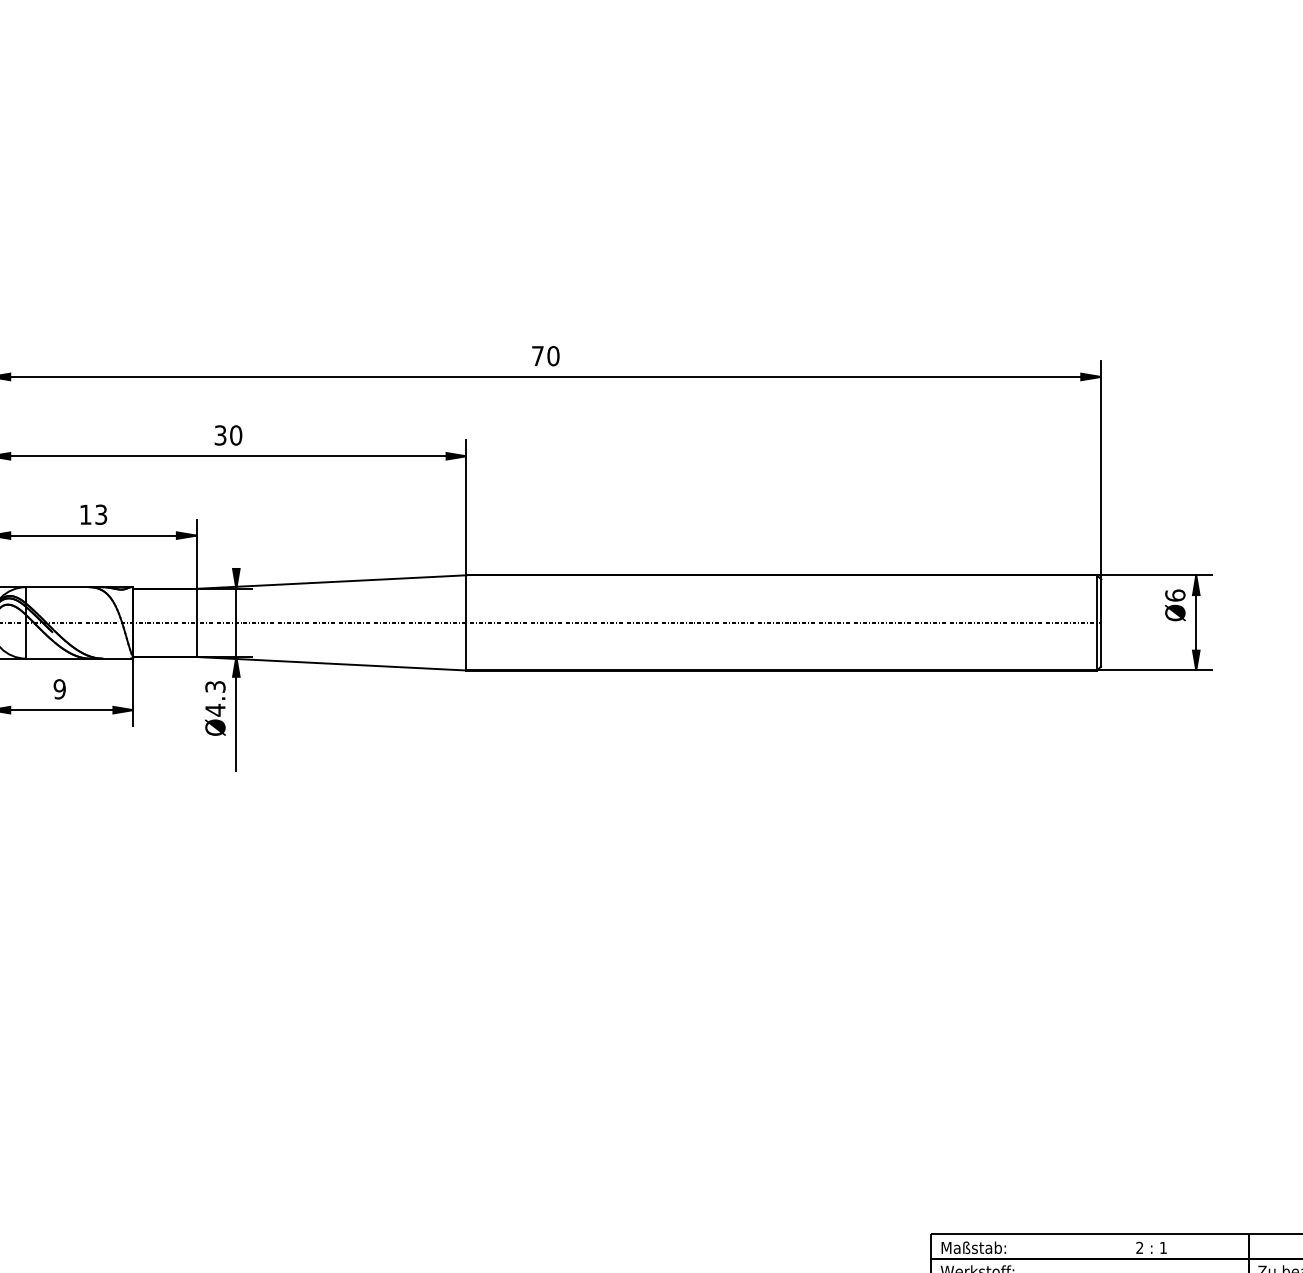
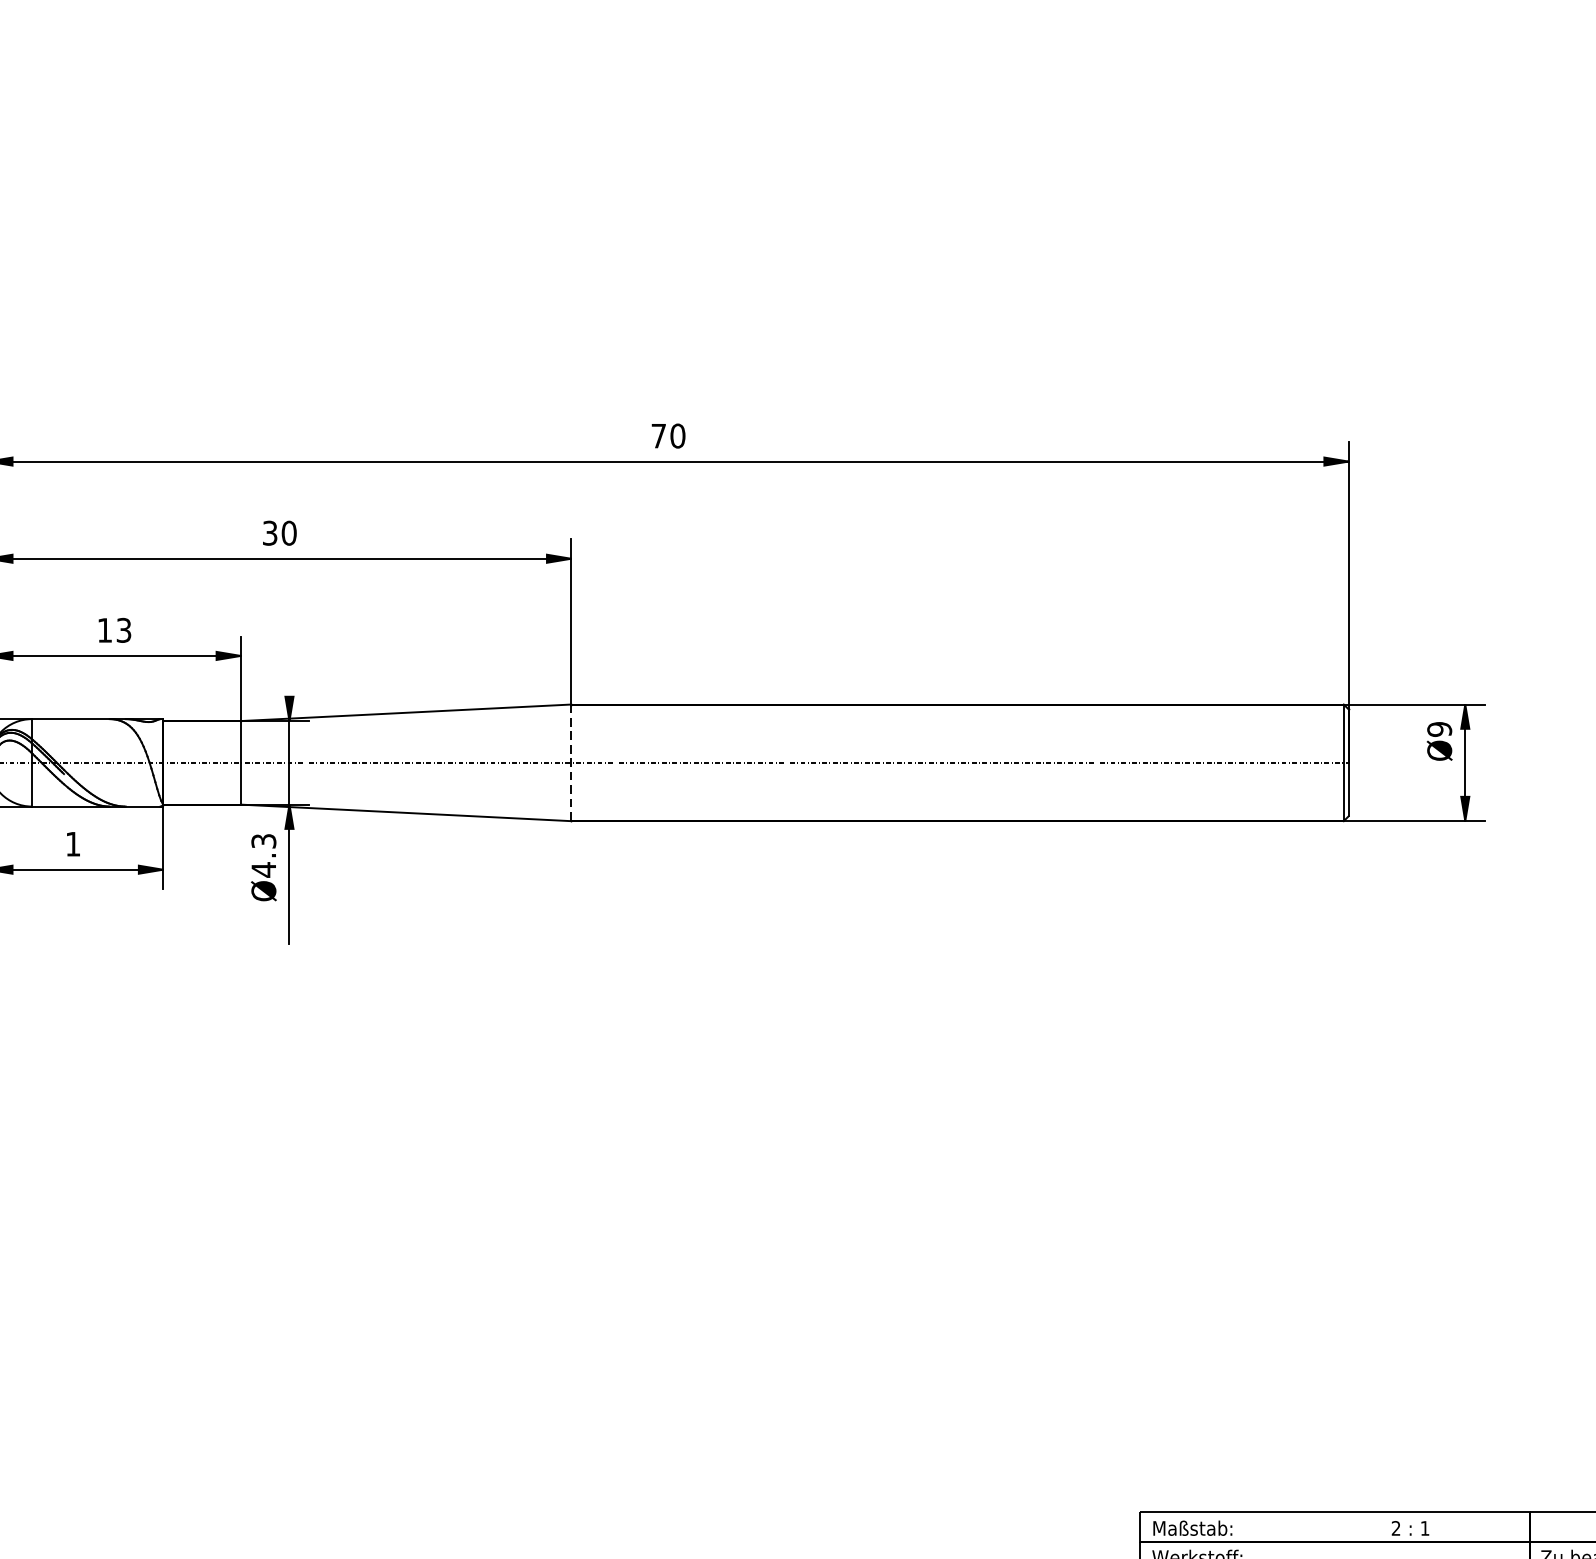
text: (1175, 595) -> (1439, 729), Ø6 -> Ø9
line: (466, 622) -> (571, 762), solid -> dashed
text: (59, 689) -> (72, 844), 9 -> 1

